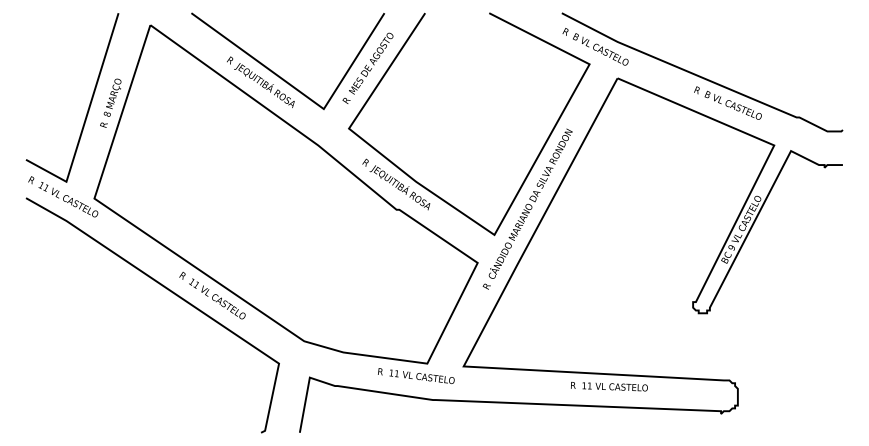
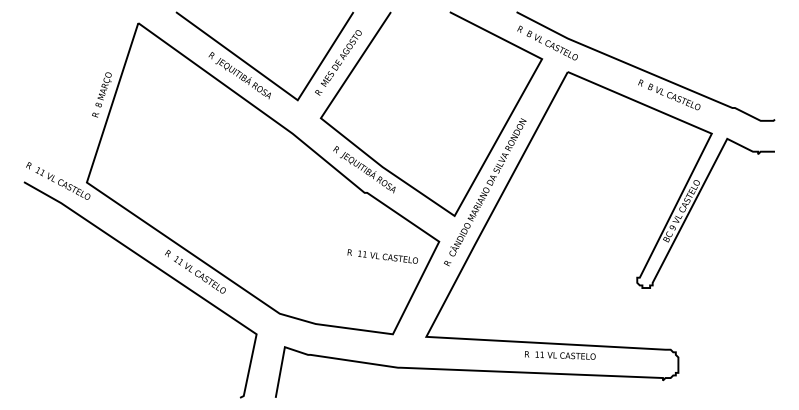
line: (89, 103) -> (82, 95), removed
text: (416, 375) -> (382, 256), moved

